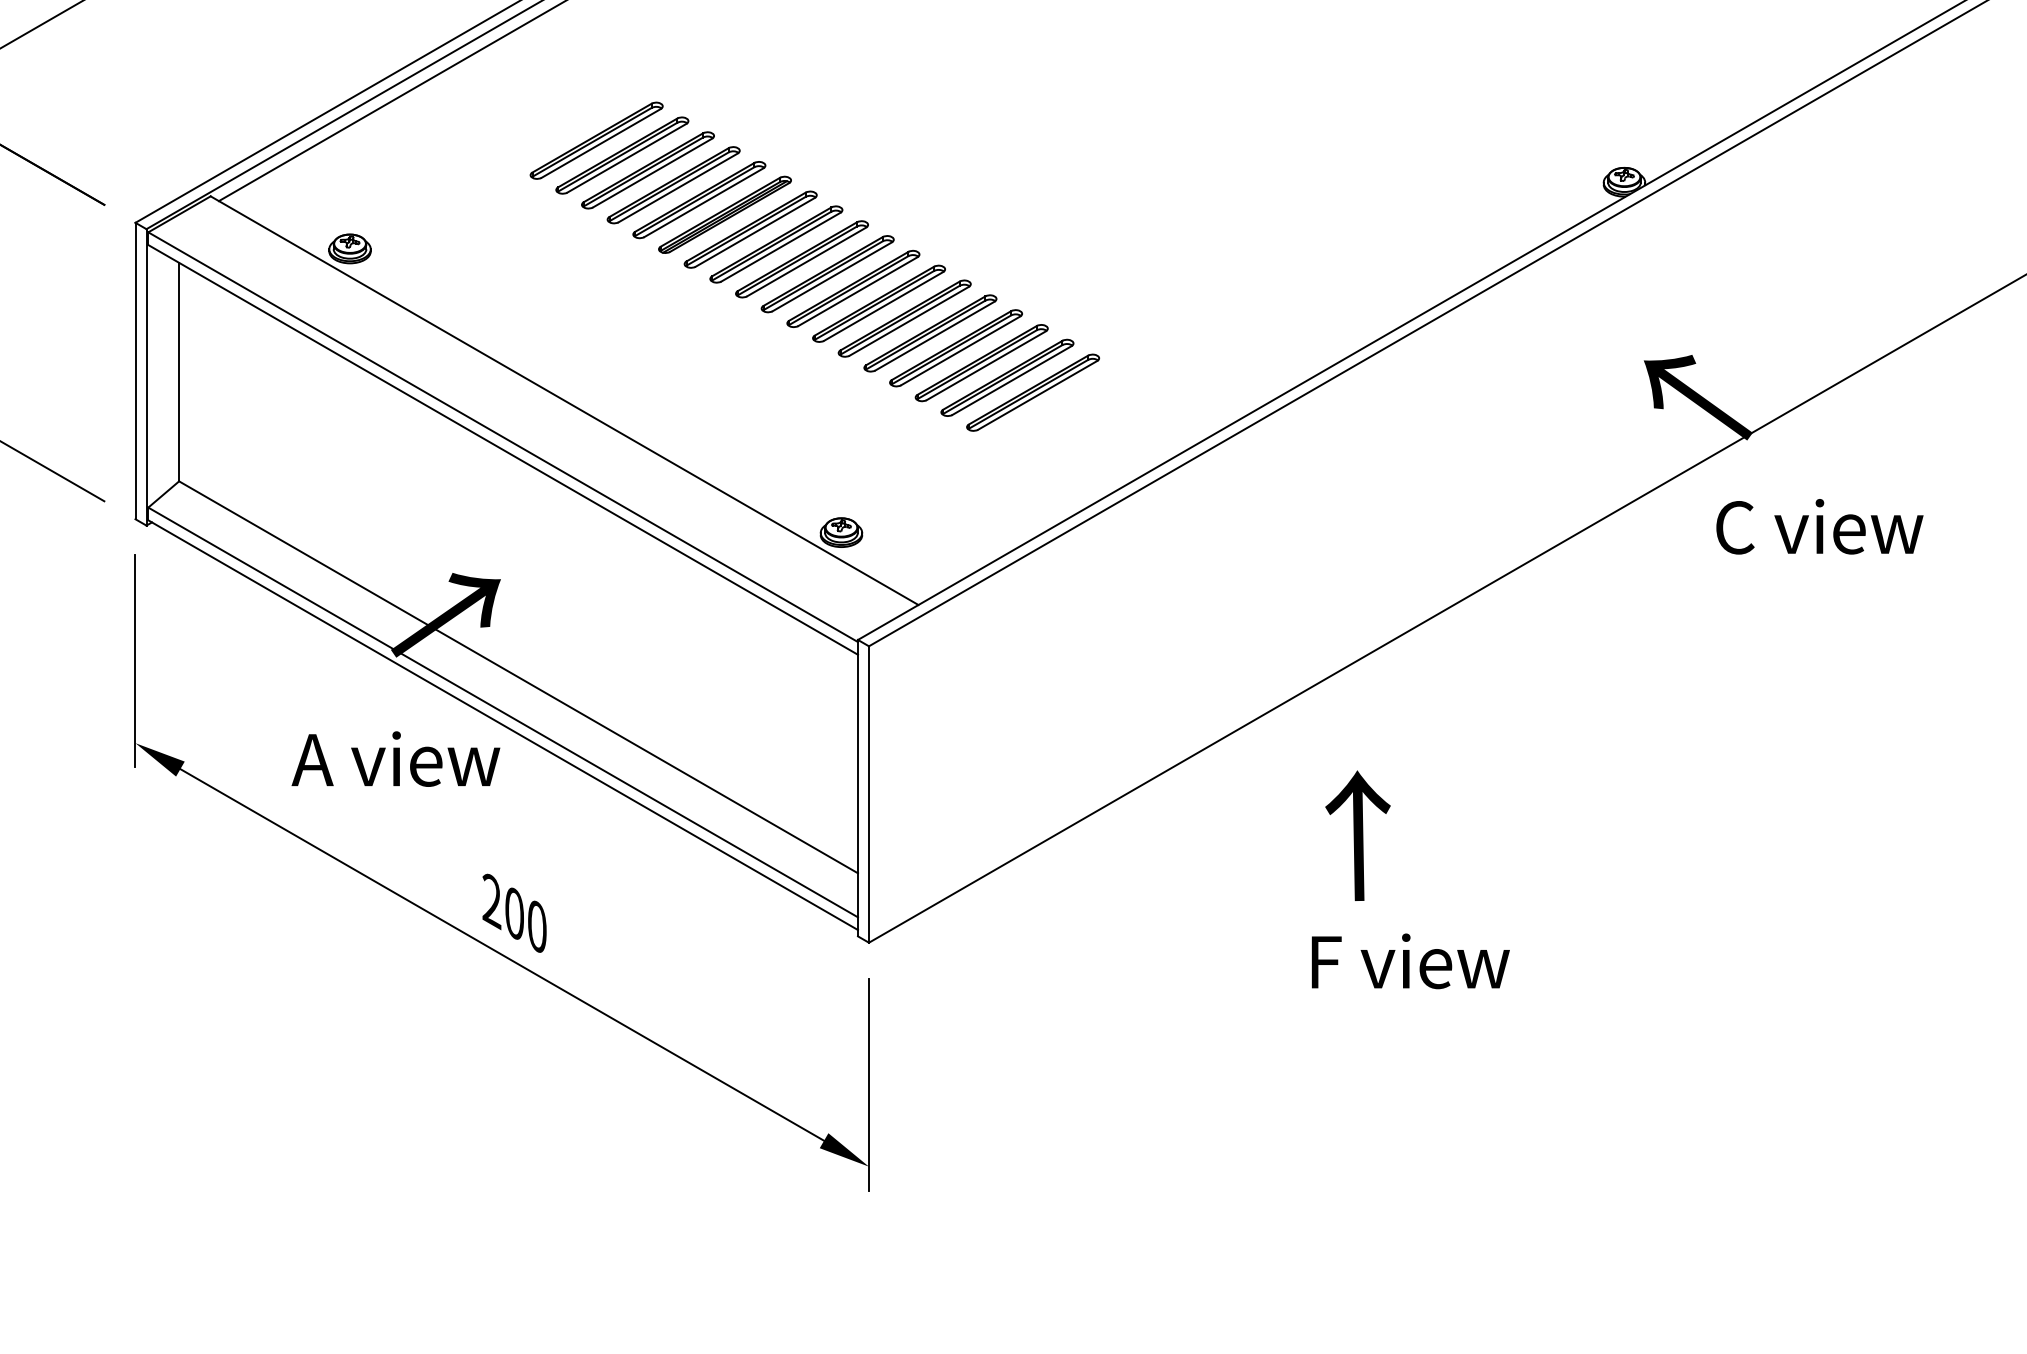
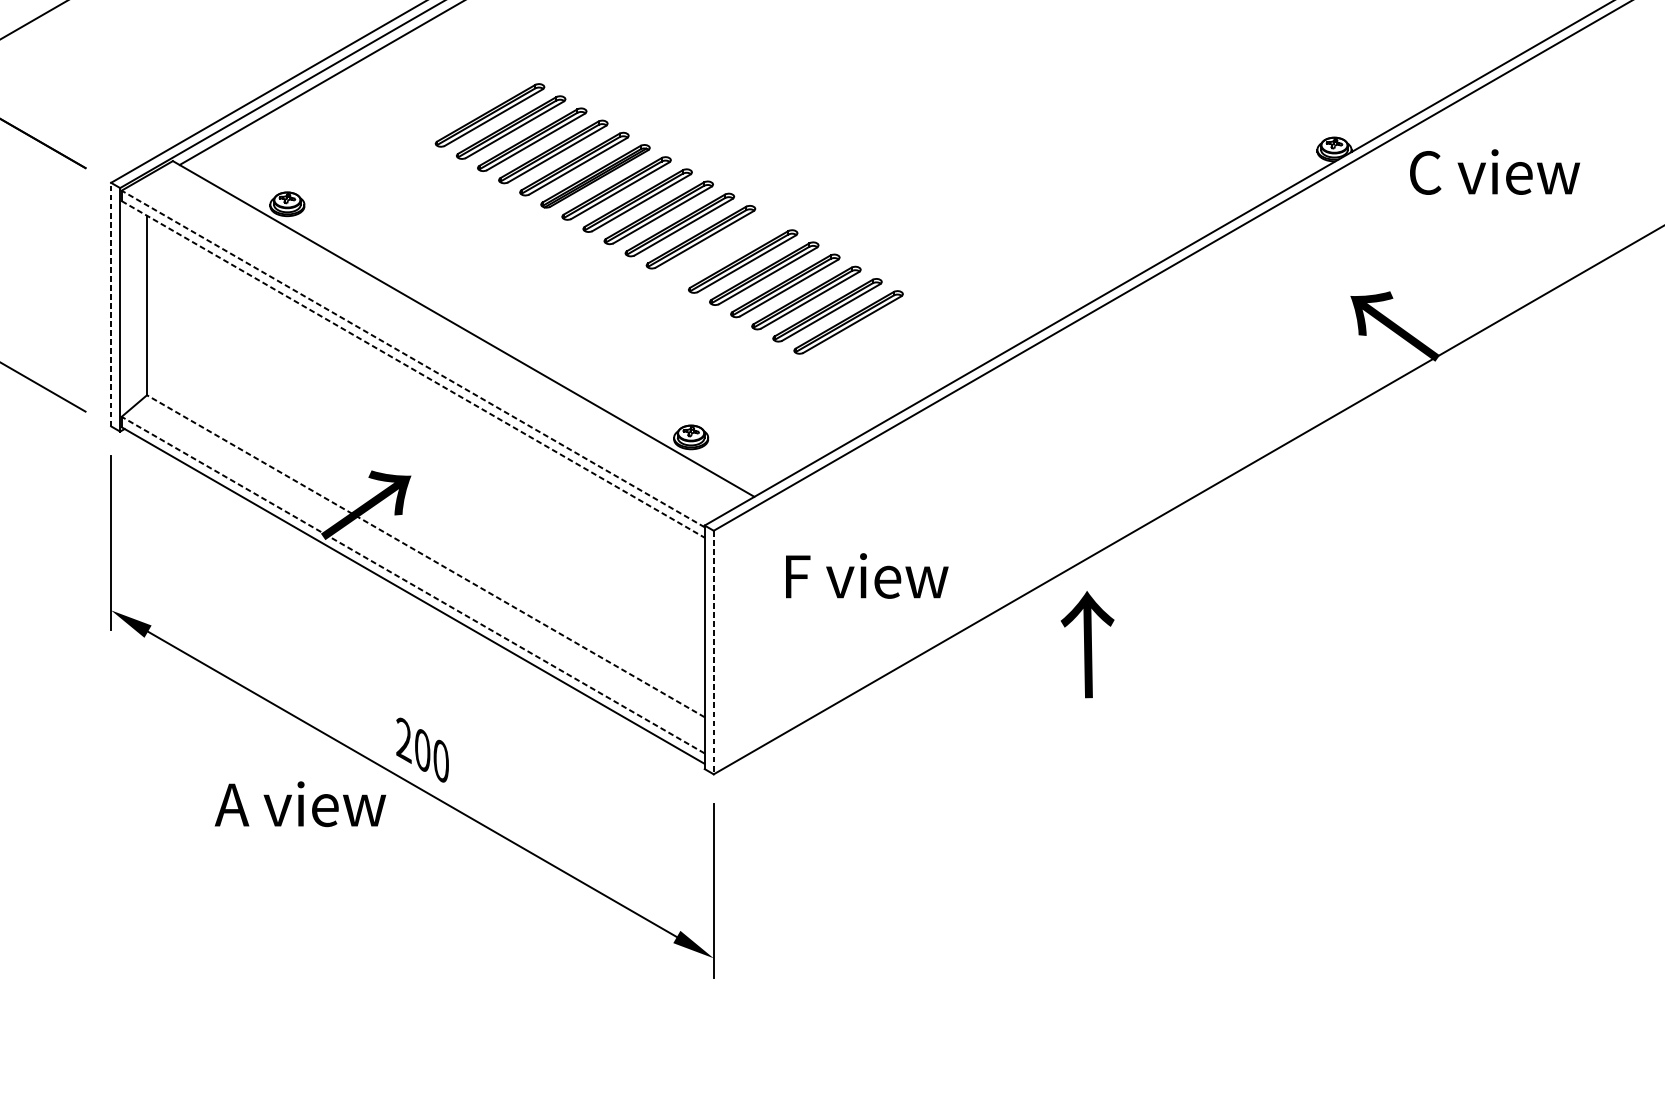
part: (878, 303) -> (721, 249), removed
line: (135, 370) -> (111, 304), solid -> dashed
line: (503, 437) -> (413, 359), solid -> dashed
line: (503, 449) -> (413, 369), solid -> dashed
text: (1819, 526) -> (1494, 171), moved
line: (518, 677) -> (425, 556), solid -> dashed
line: (503, 712) -> (413, 585), solid -> dashed
text: (395, 758) -> (300, 803), moved
line: (868, 795) -> (713, 653), solid -> dashed
text: (1357, 835) -> (1087, 644), moved
text: (1410, 961) -> (867, 576), moved

